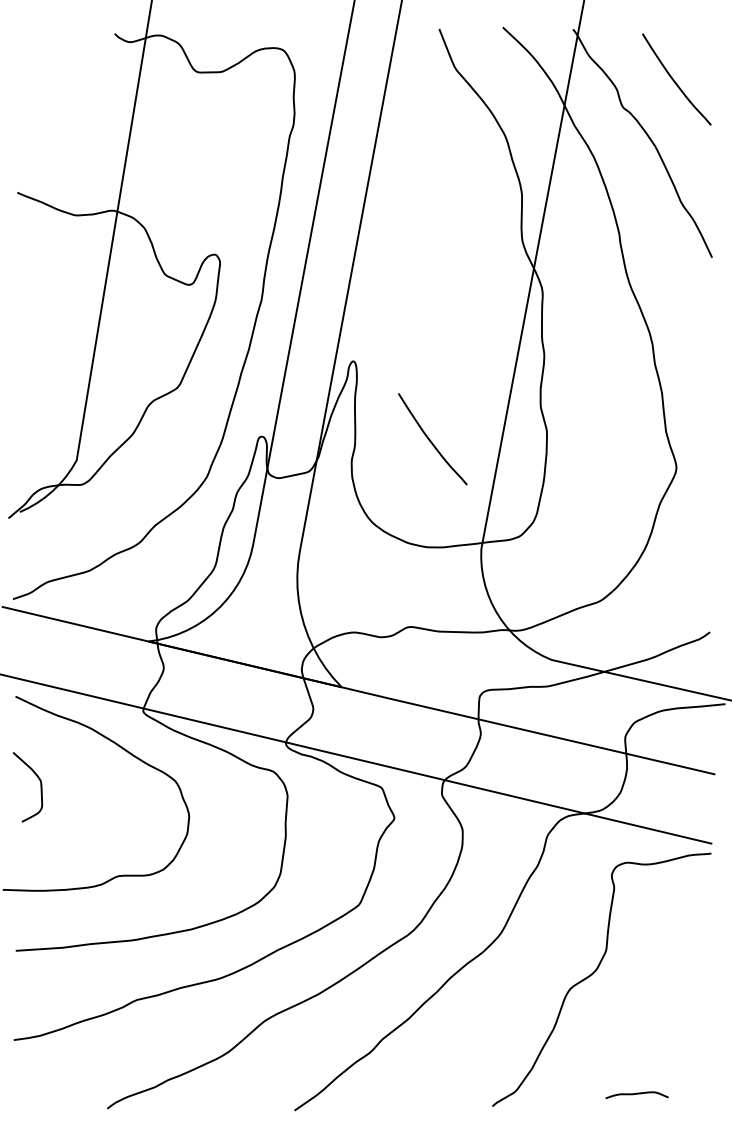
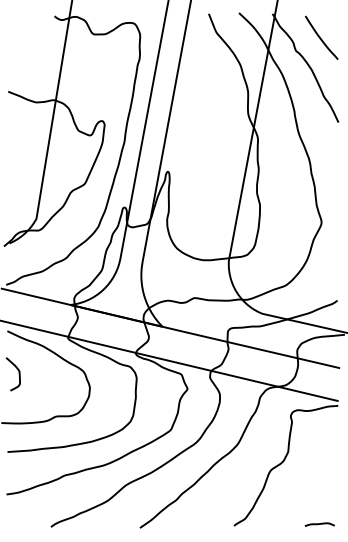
curve: (430, 438) -> (204, 208), removed
curve: (636, 1094) -> (319, 524), moved

